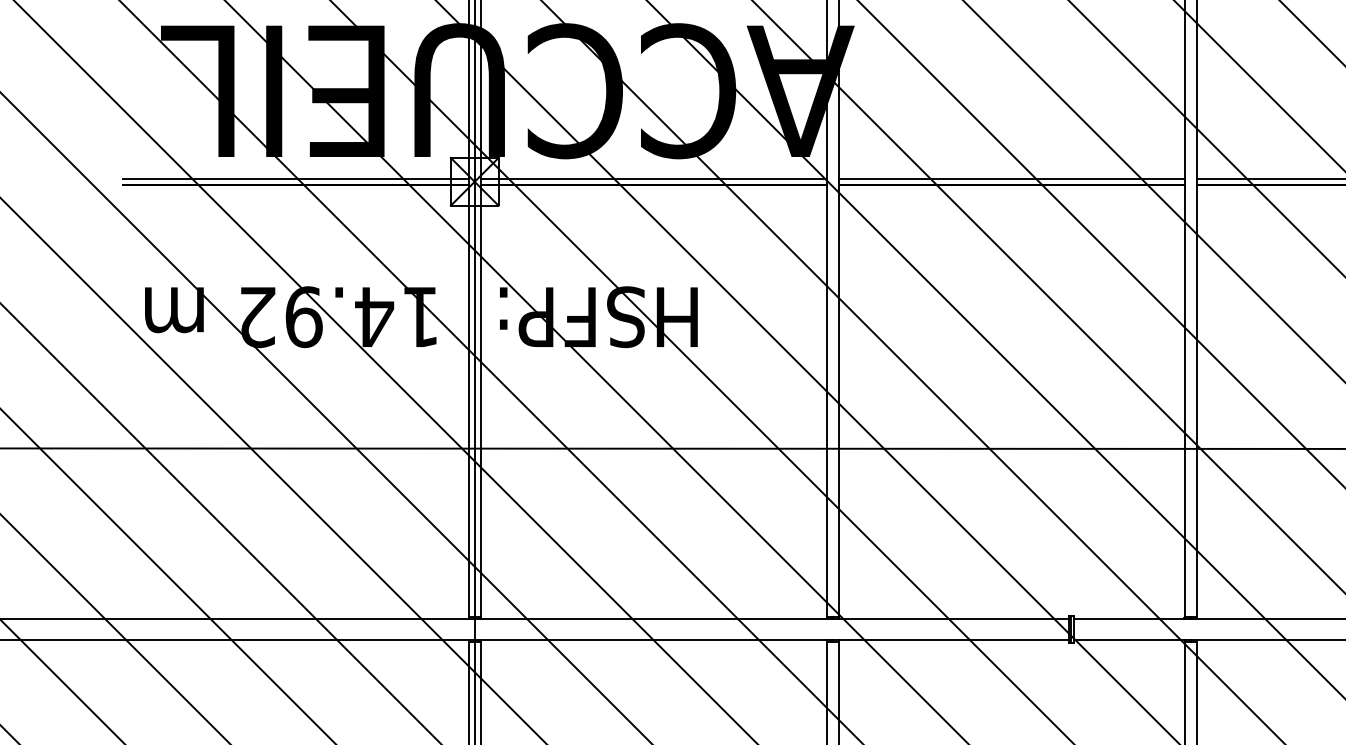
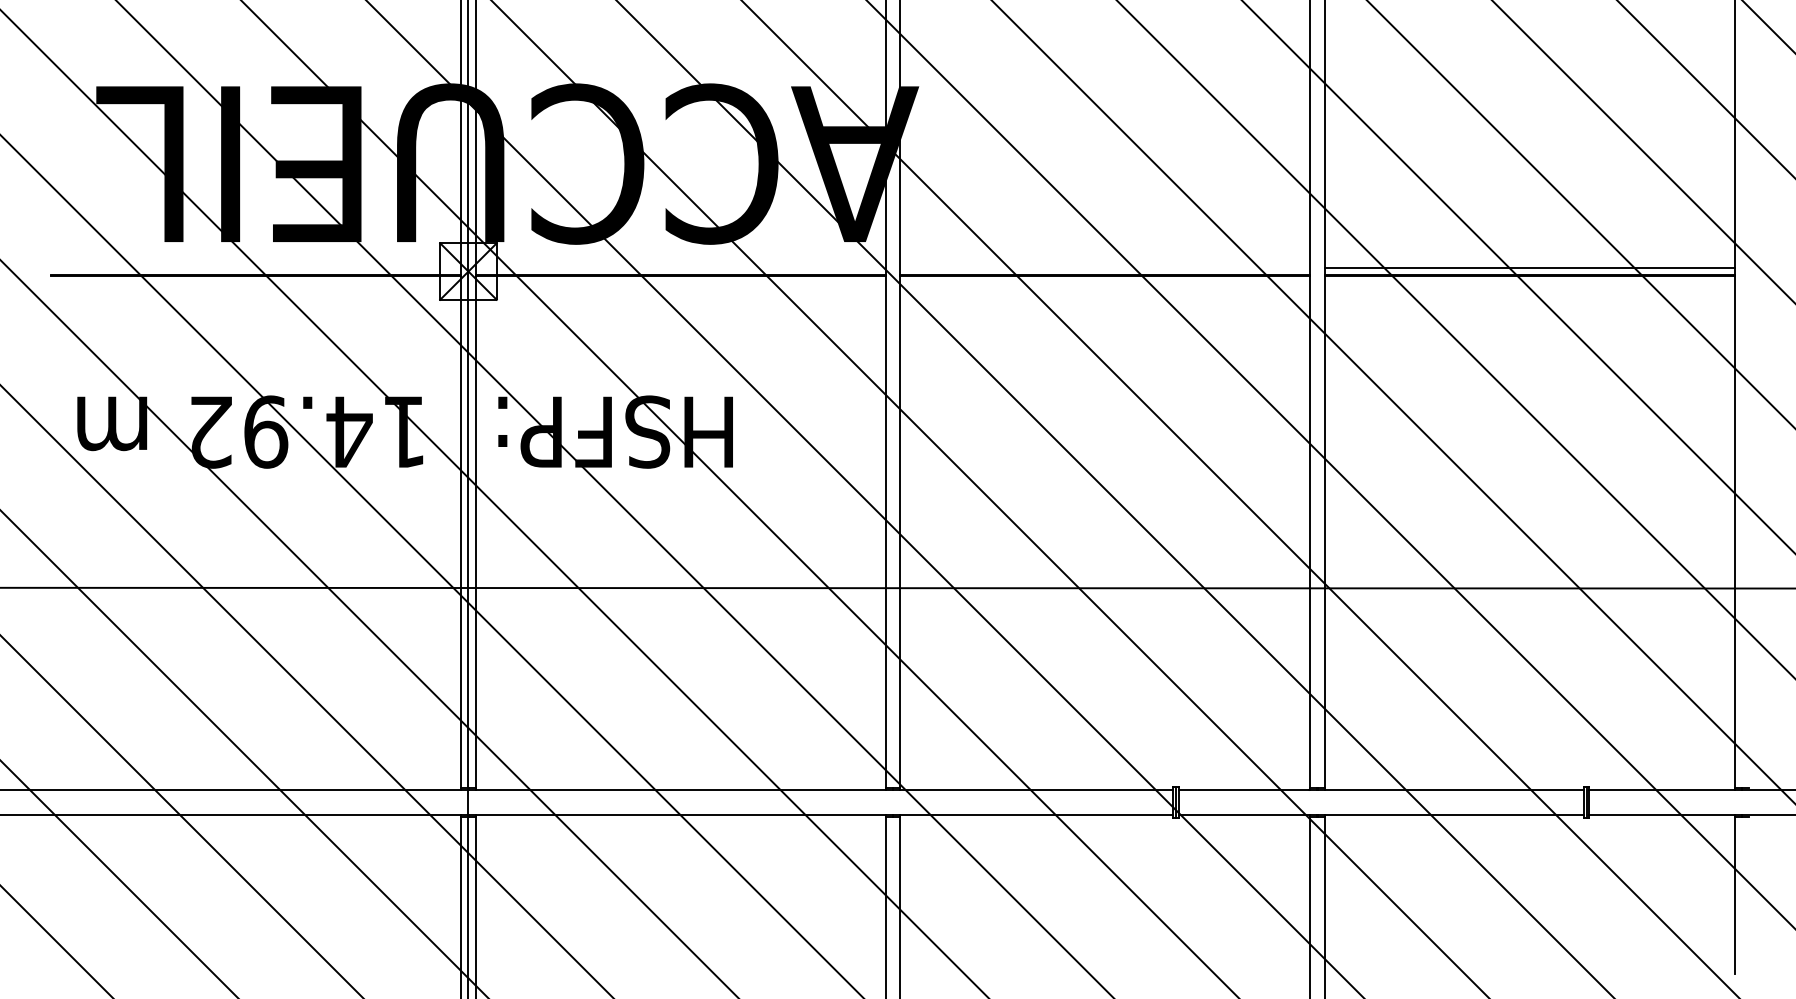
line: (296, 179) -> (256, 268), removed
line: (653, 179) -> (680, 268), removed
line: (1011, 179) -> (1105, 268), removed

